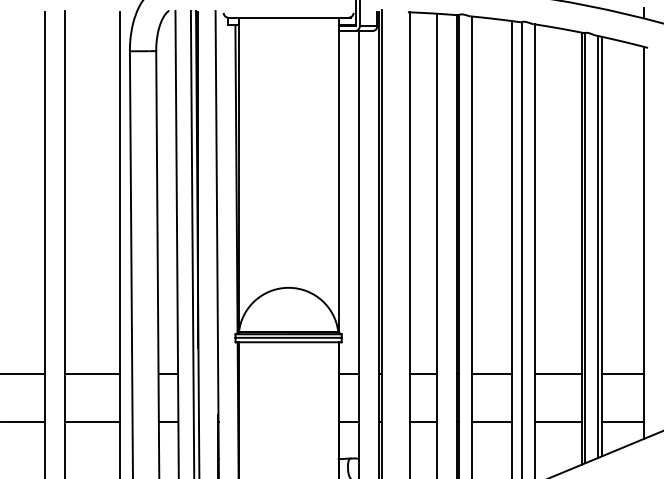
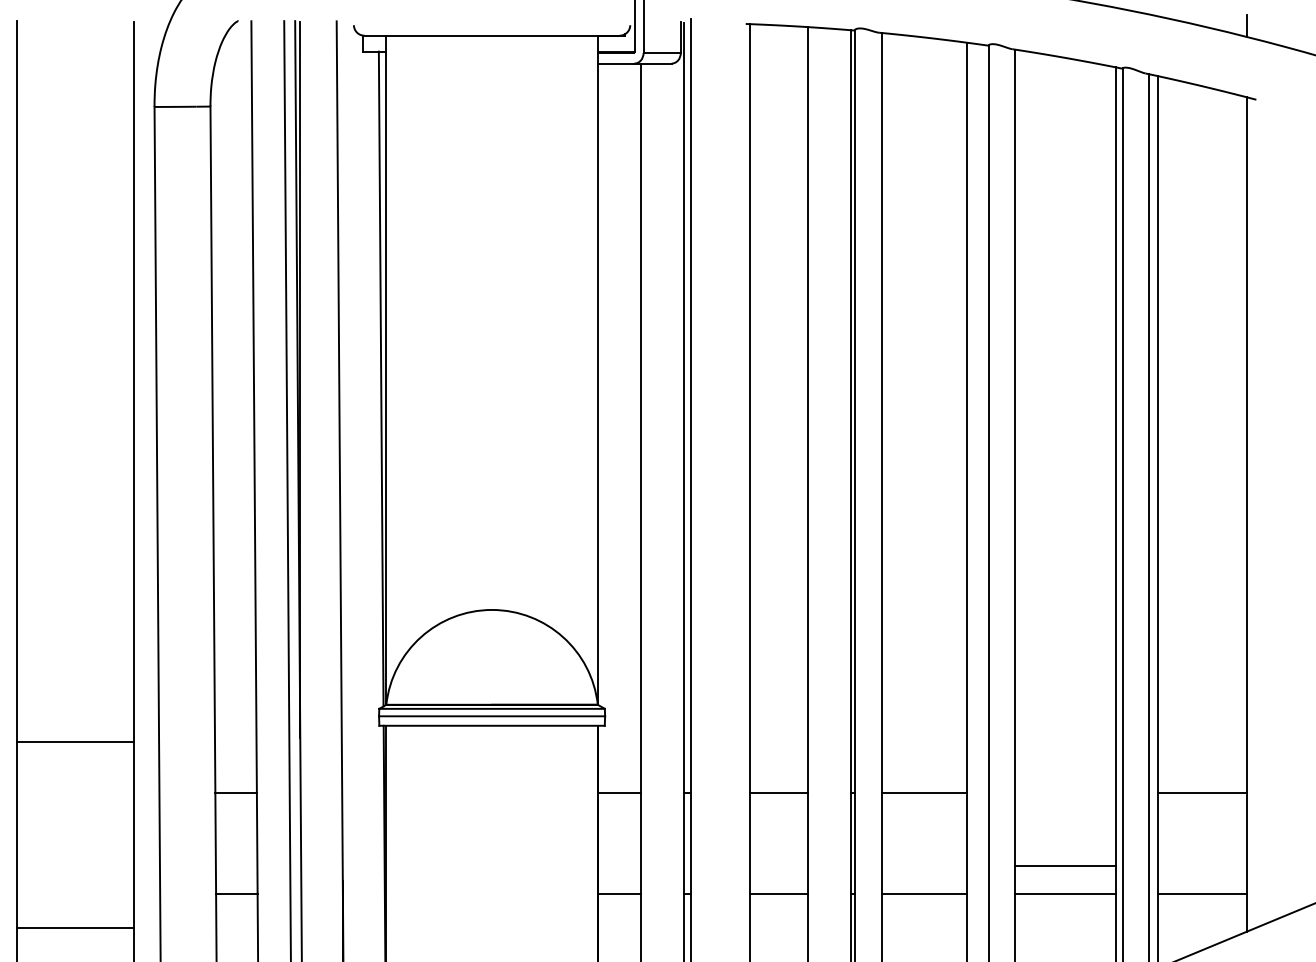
line: (92, 374) -> (74, 743), moved
line: (557, 374) -> (1063, 866), moved
line: (92, 421) -> (74, 928), moved

